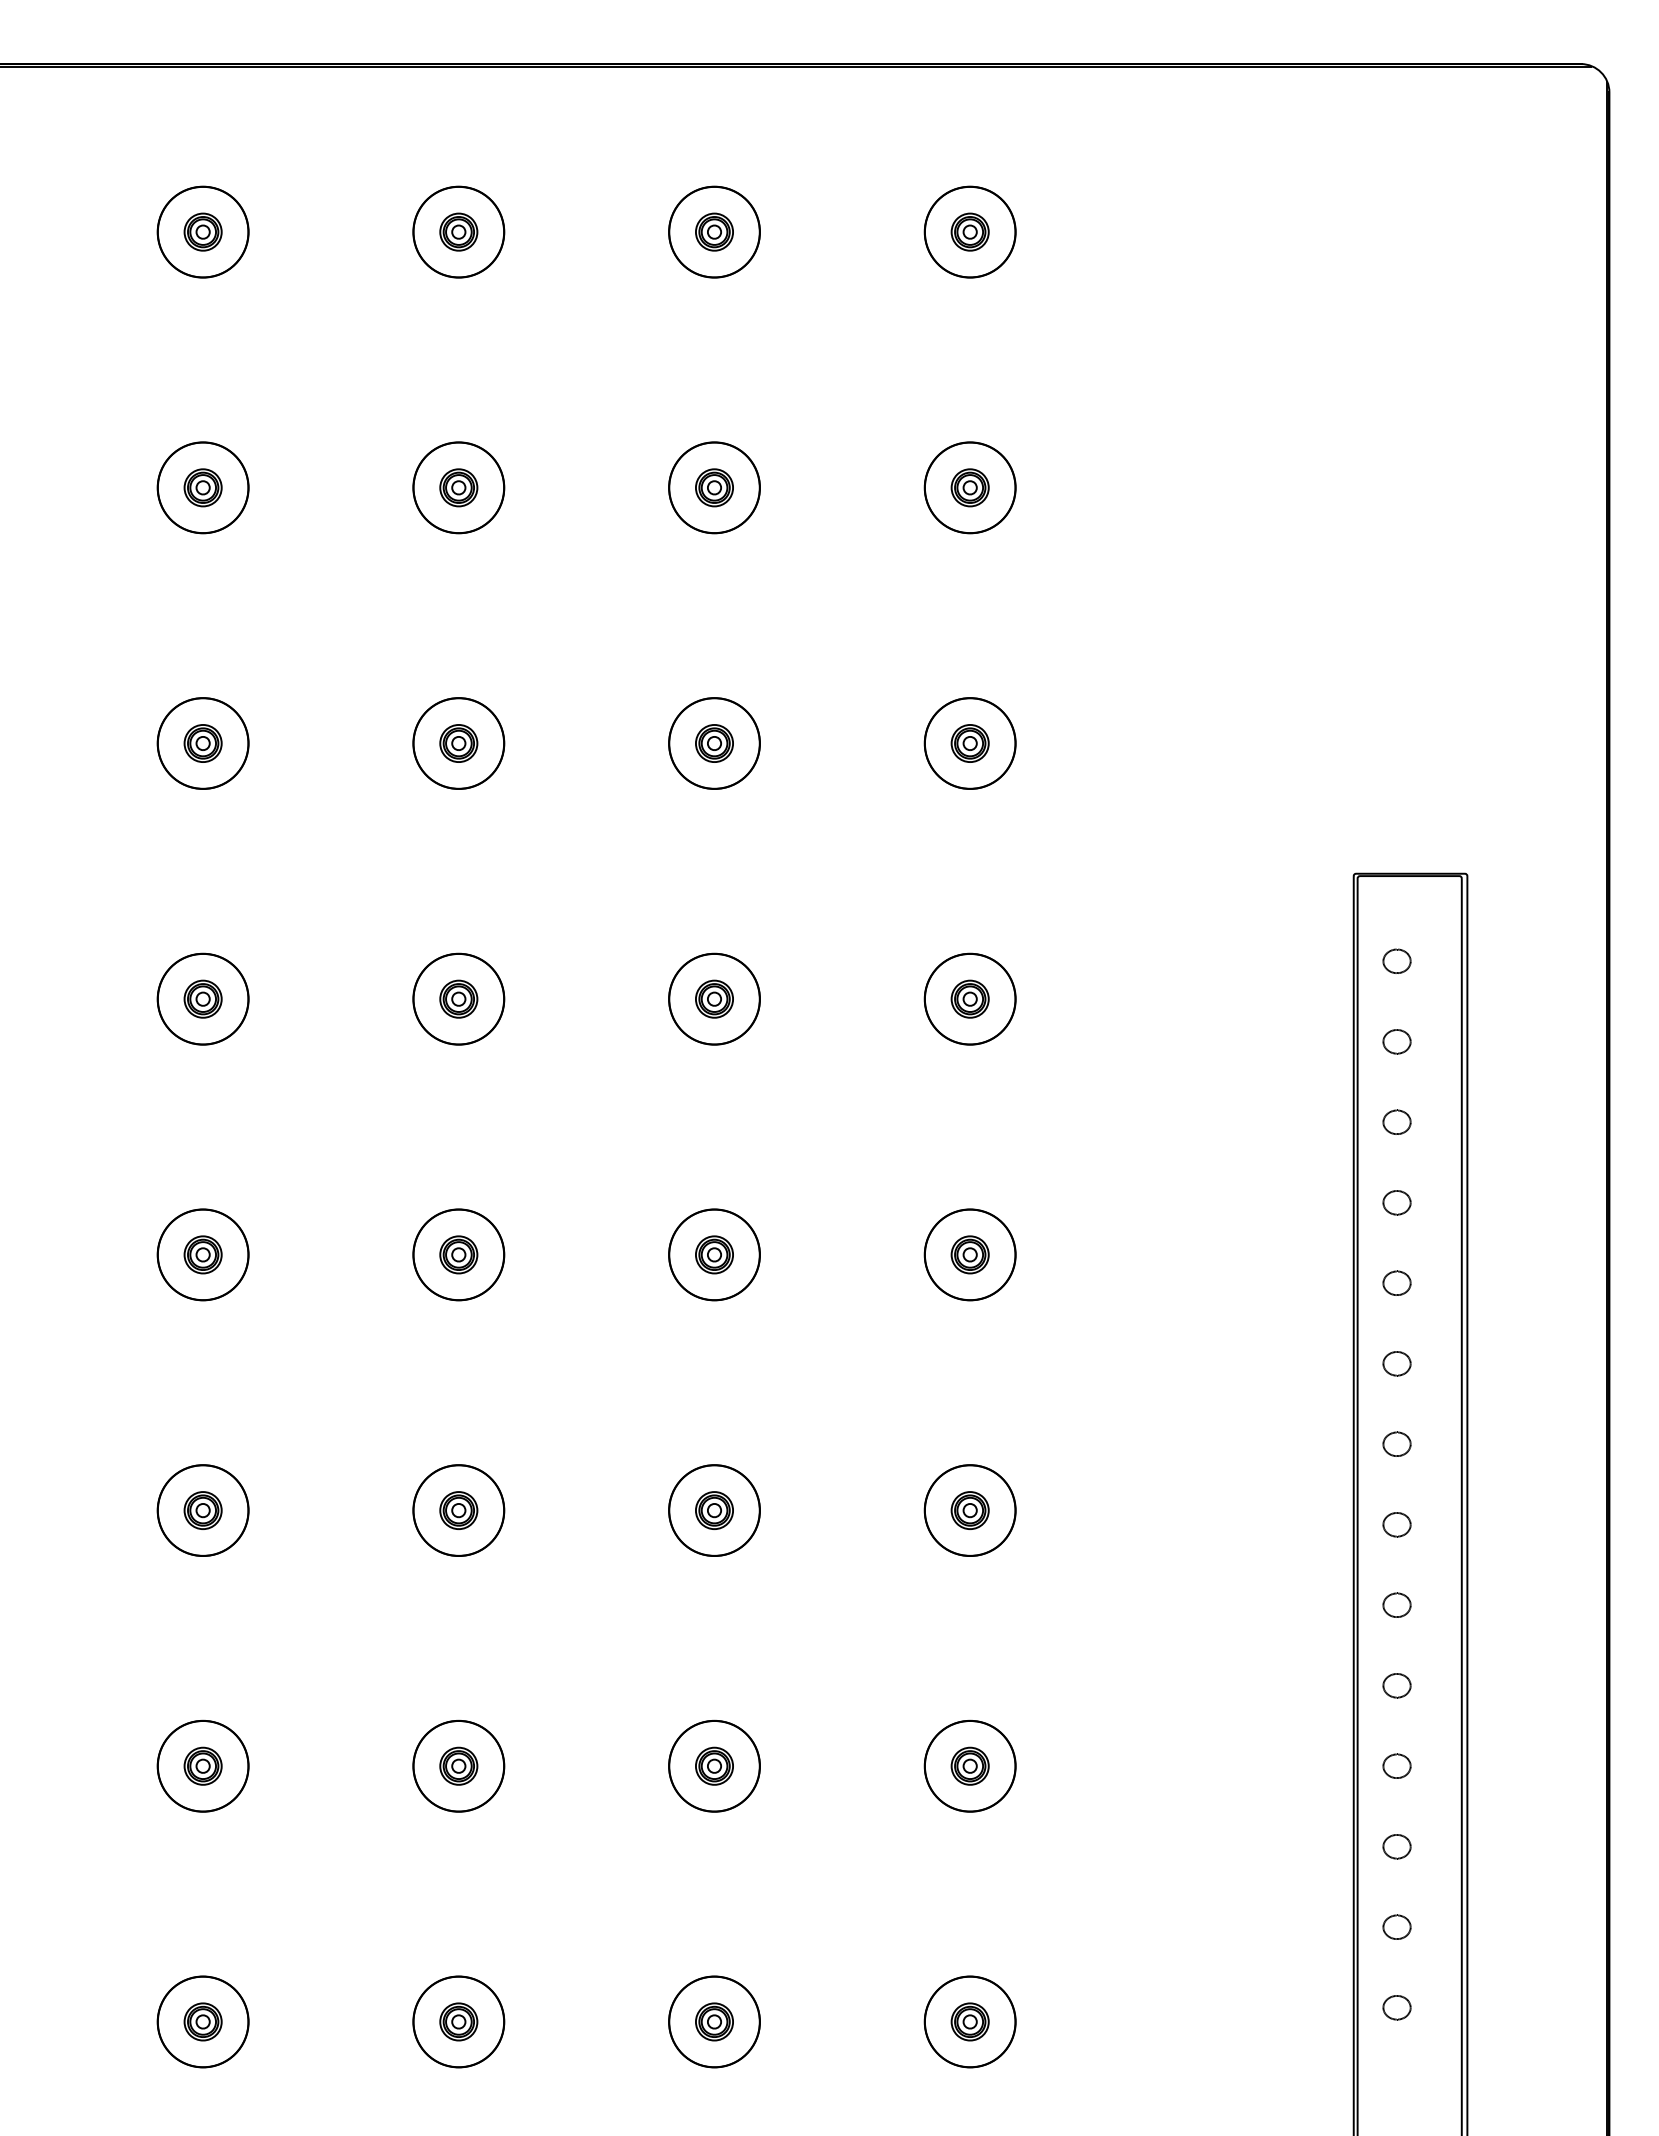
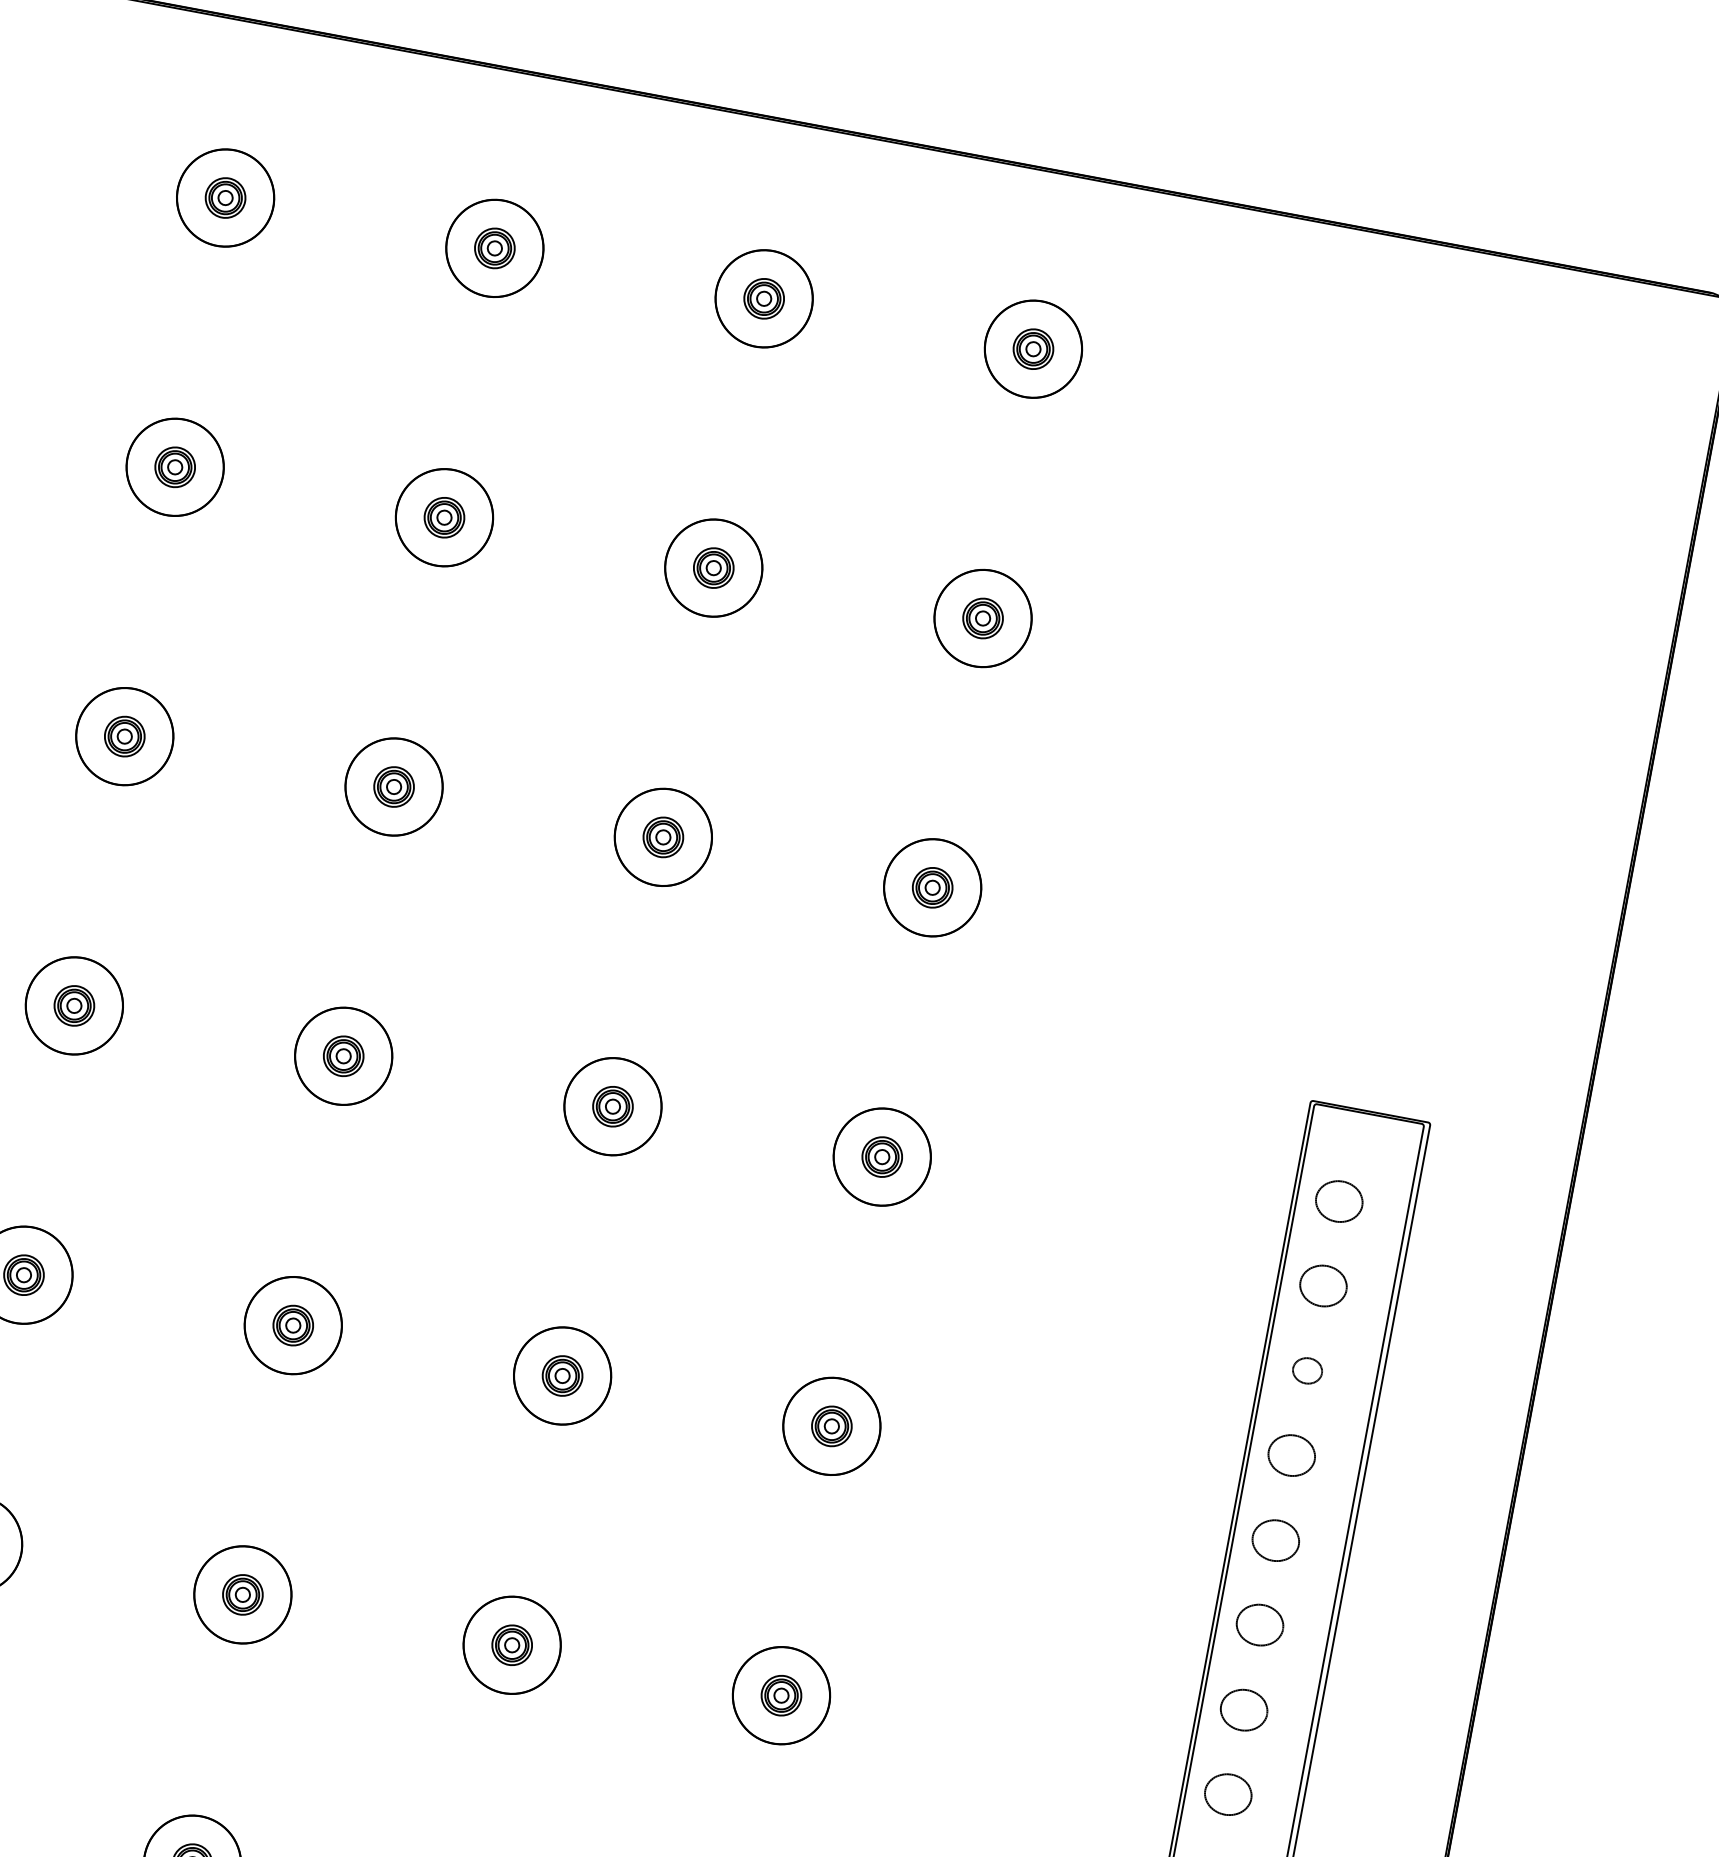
part: (1396, 960) -> (1338, 1200), size x1.6
part: (1396, 1041) -> (1322, 1285), size x1.6
part: (1396, 1202) -> (1291, 1455), size x1.6
part: (1396, 1282) -> (1275, 1539), size x1.6
part: (1396, 1363) -> (1259, 1624), size x1.6
part: (1396, 1443) -> (1243, 1709), size x1.6
part: (1396, 1524) -> (1227, 1794), size x1.6

